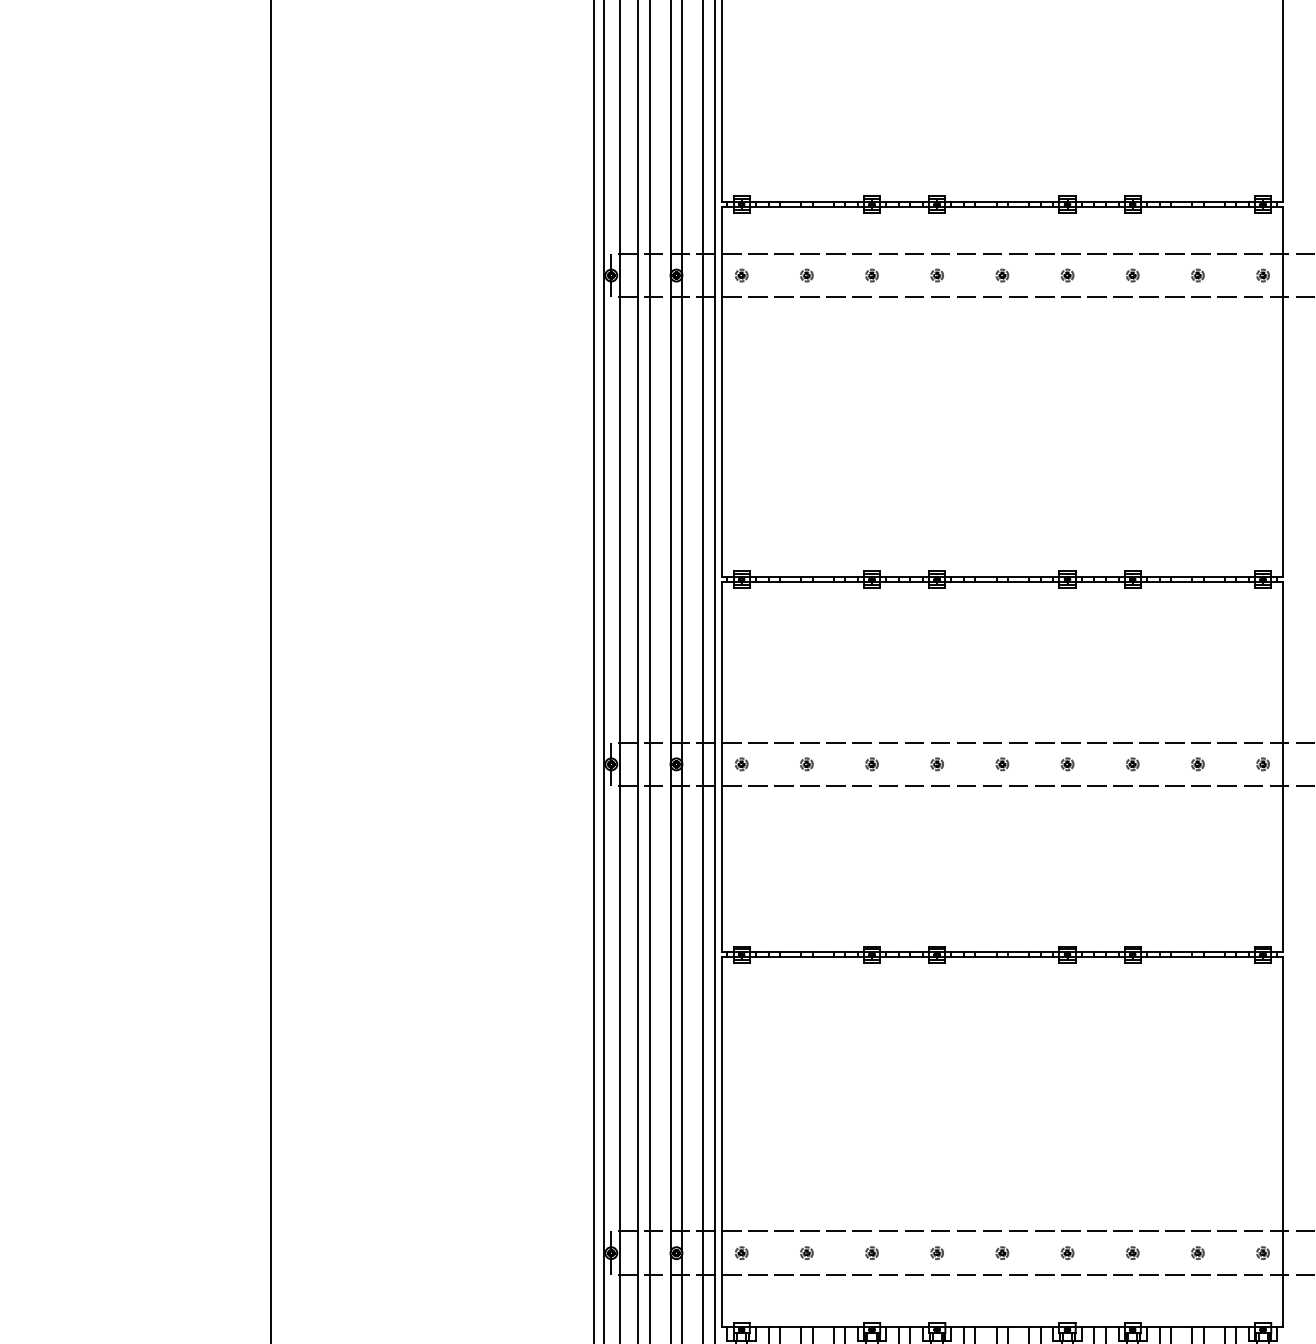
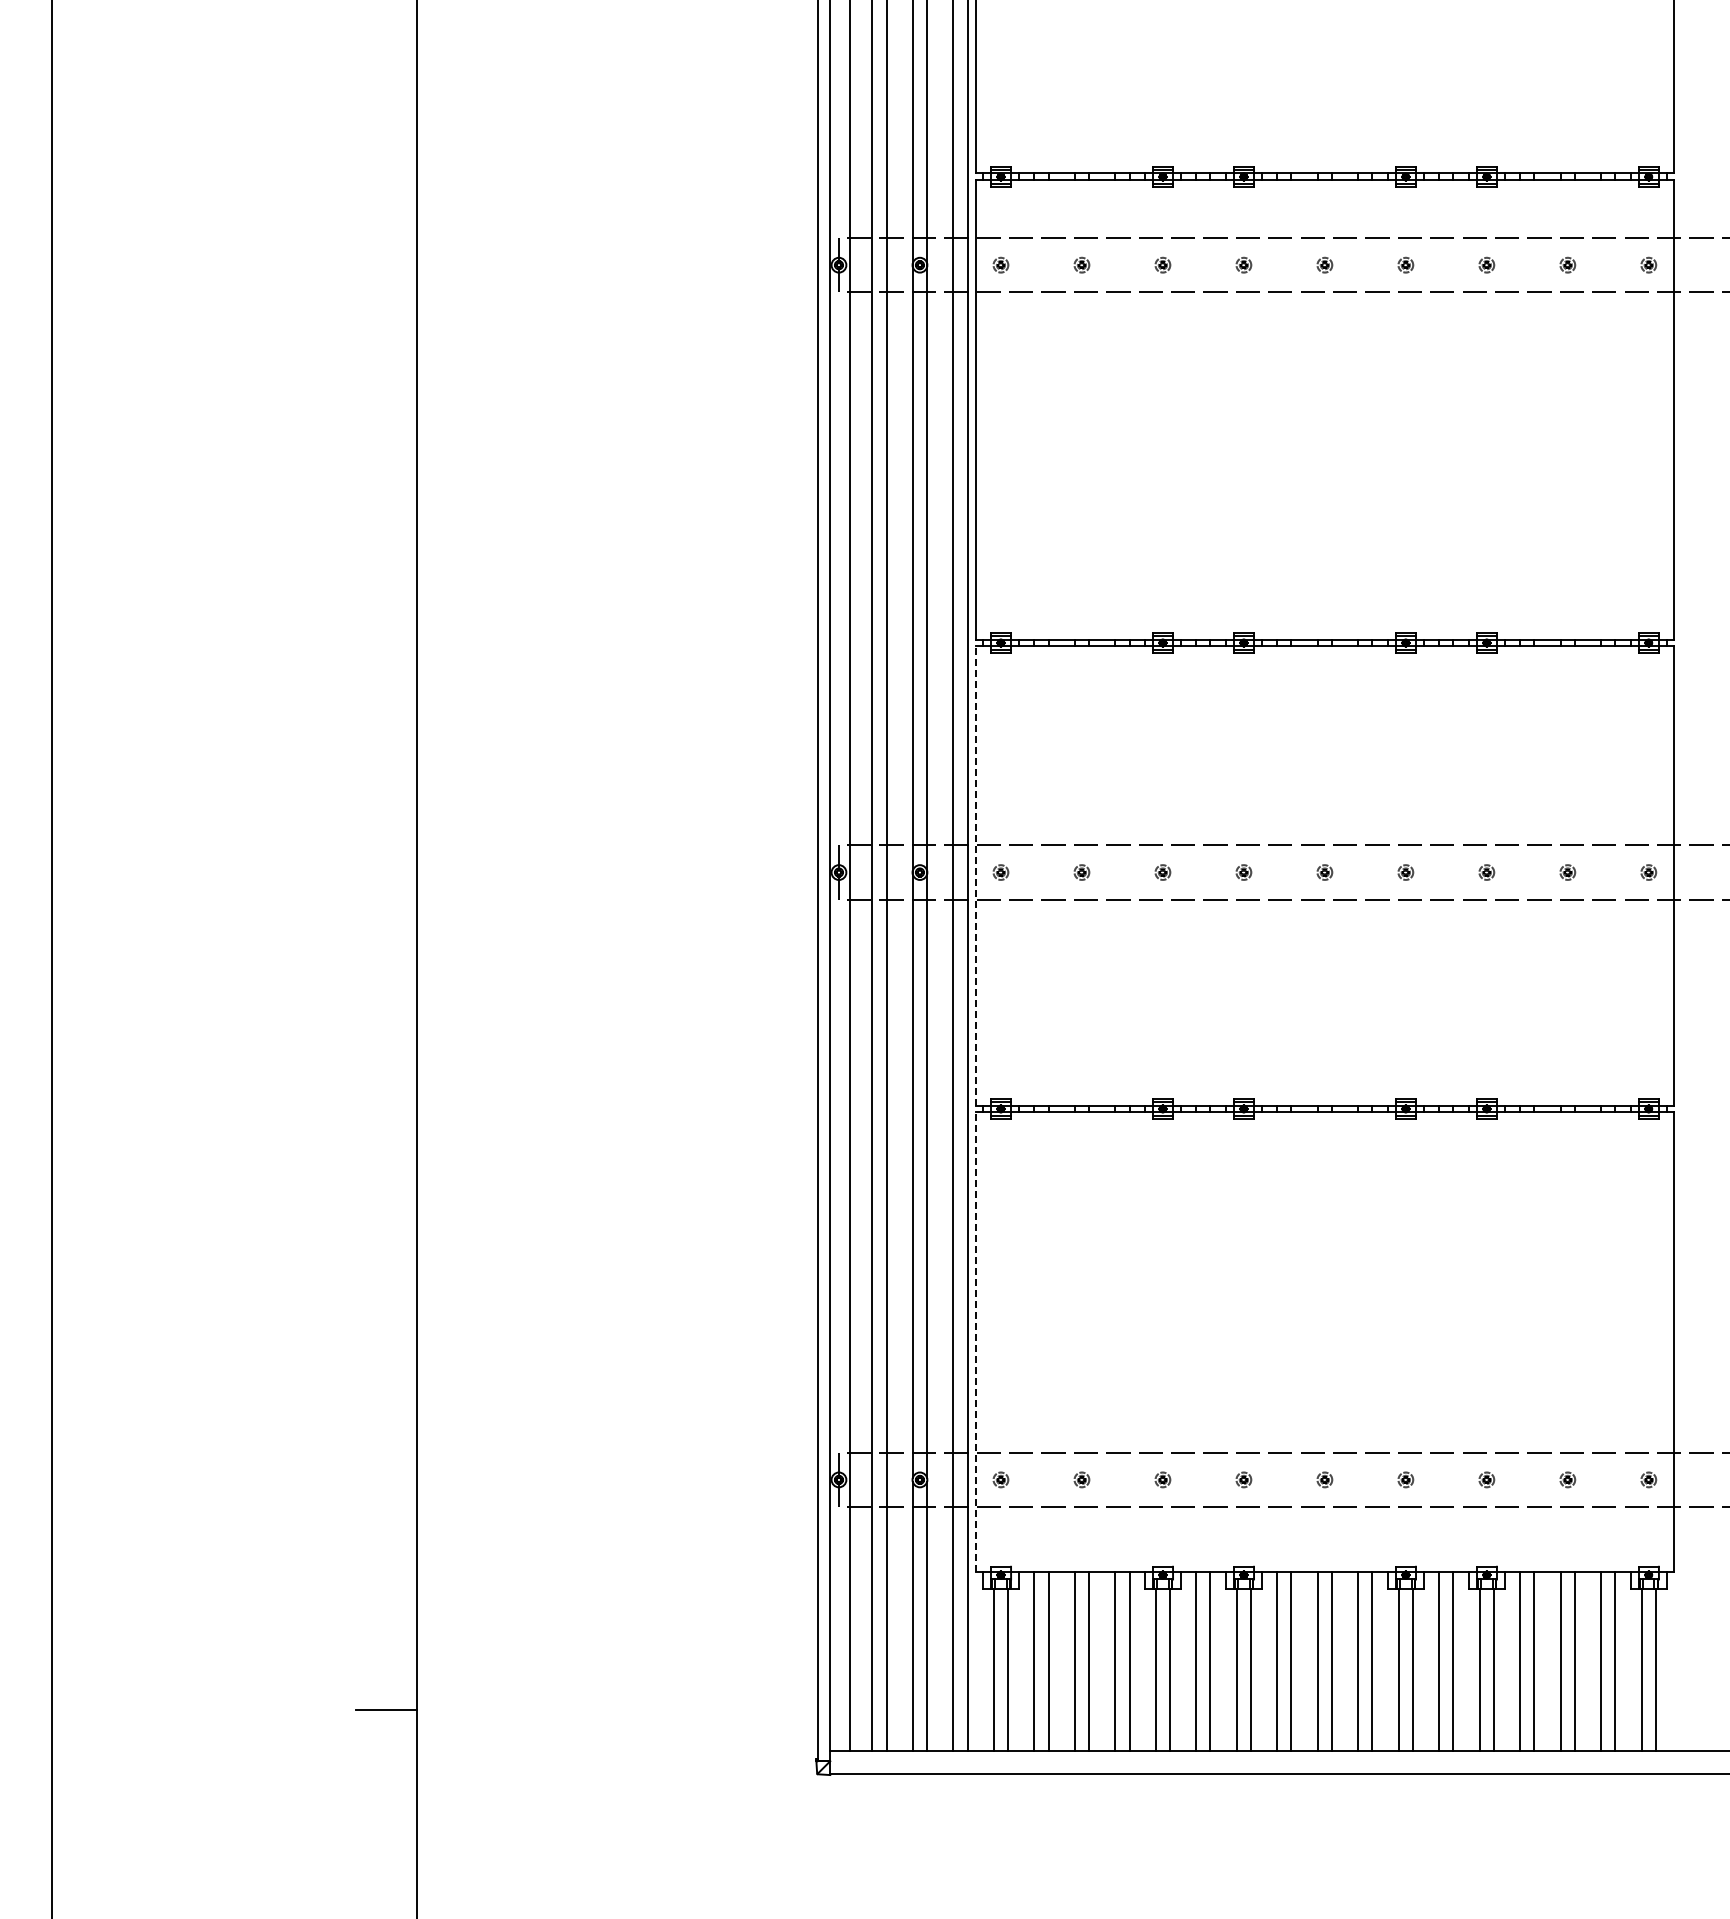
line: (721, 767) -> (976, 876), solid -> dashed
line: (721, 1142) -> (976, 1342), solid -> dashed

